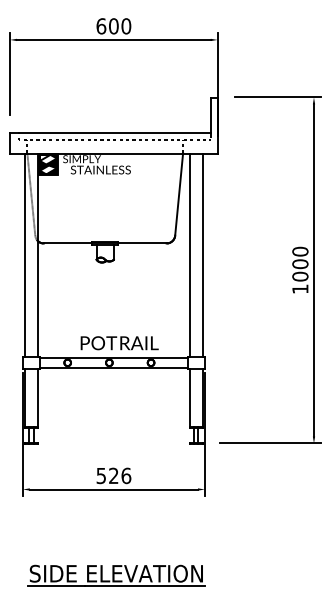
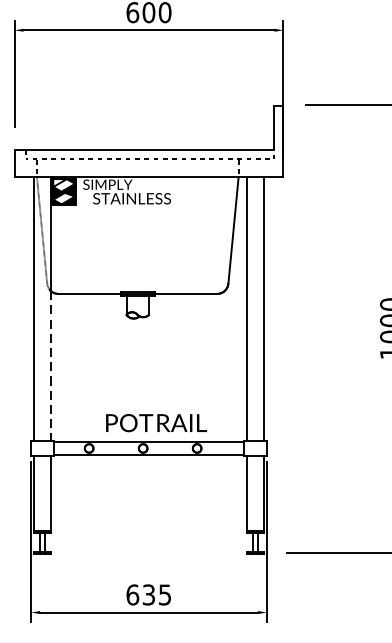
line: (38, 299) -> (51, 366), solid -> dashed
text: (113, 475) -> (148, 594), 526 -> 635

